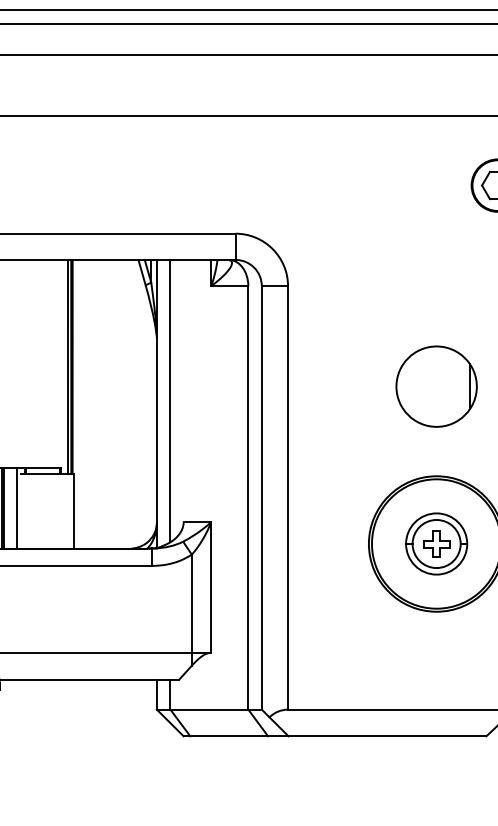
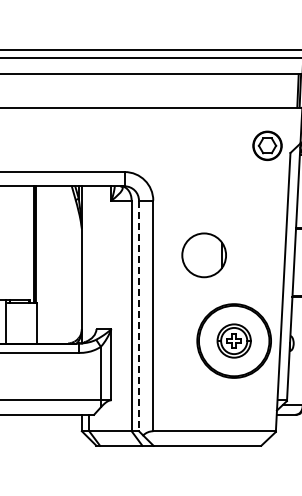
part: (435, 386) -> (203, 255), moved
line: (170, 401) -> (89, 263), removed
line: (262, 498) -> (139, 316), solid -> dashed

